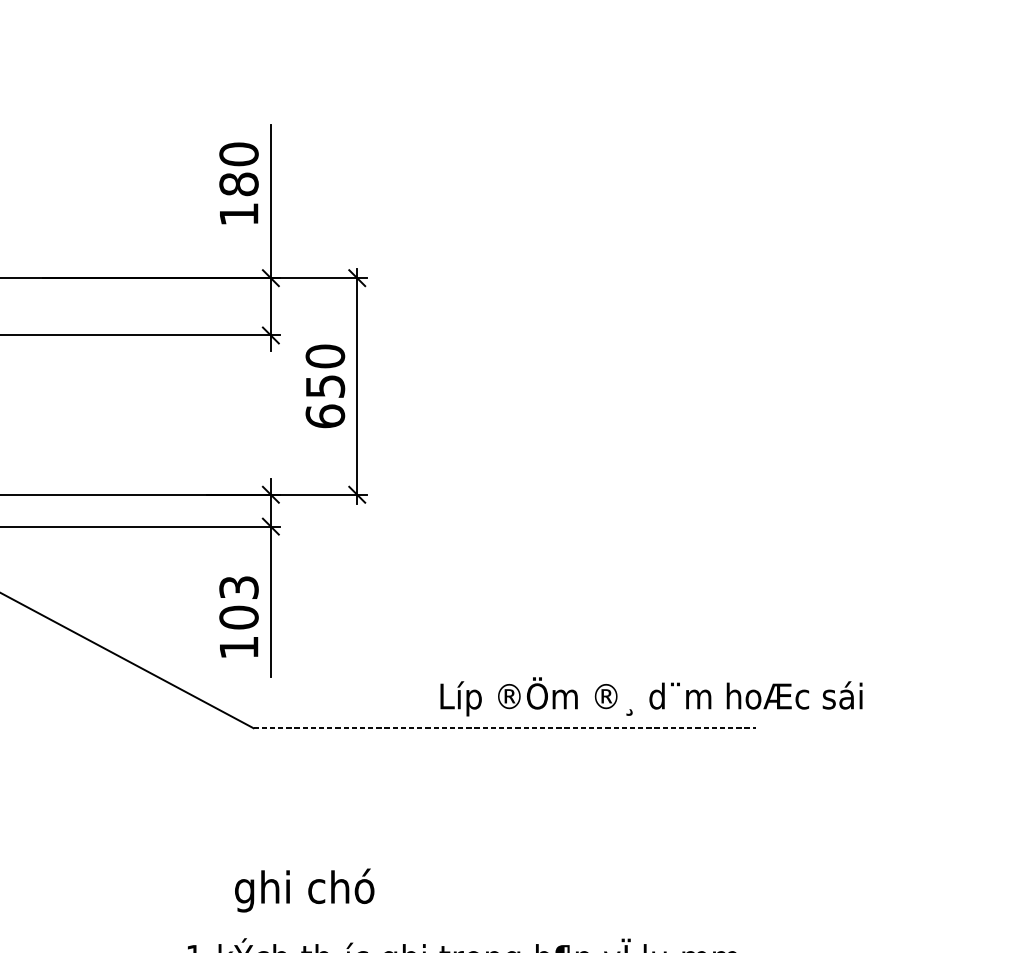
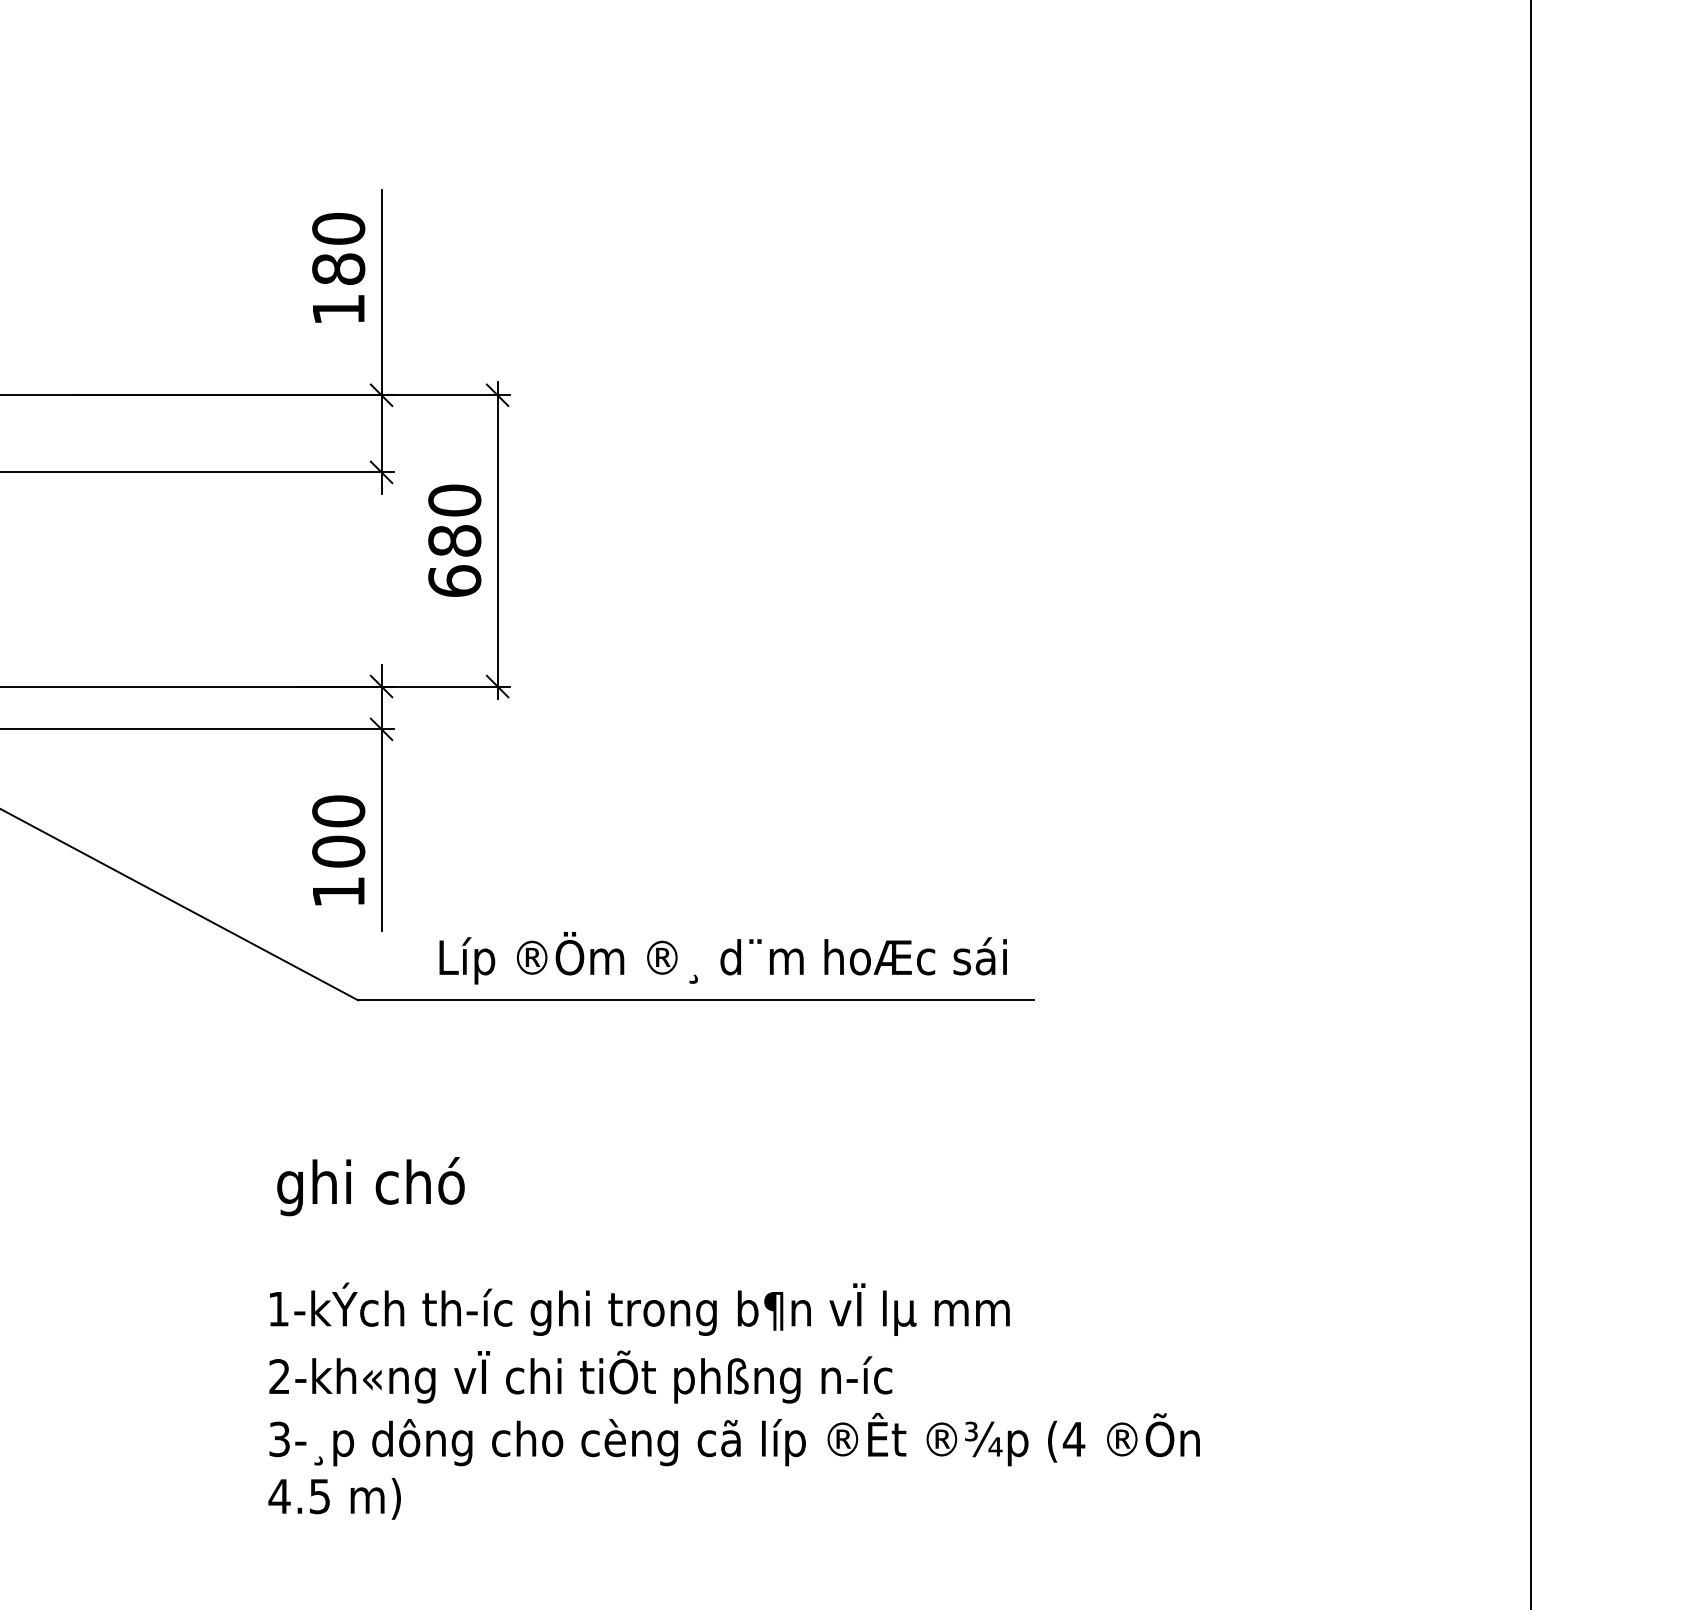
text: (325, 386) -> (454, 540), 650 -> 680
text: (238, 587) -> (338, 811), 103 -> 100
text: (650, 697) -> (722, 958), moved
line: (505, 728) -> (696, 1000), dashed -> solid
text: (304, 890) -> (370, 1186), moved

